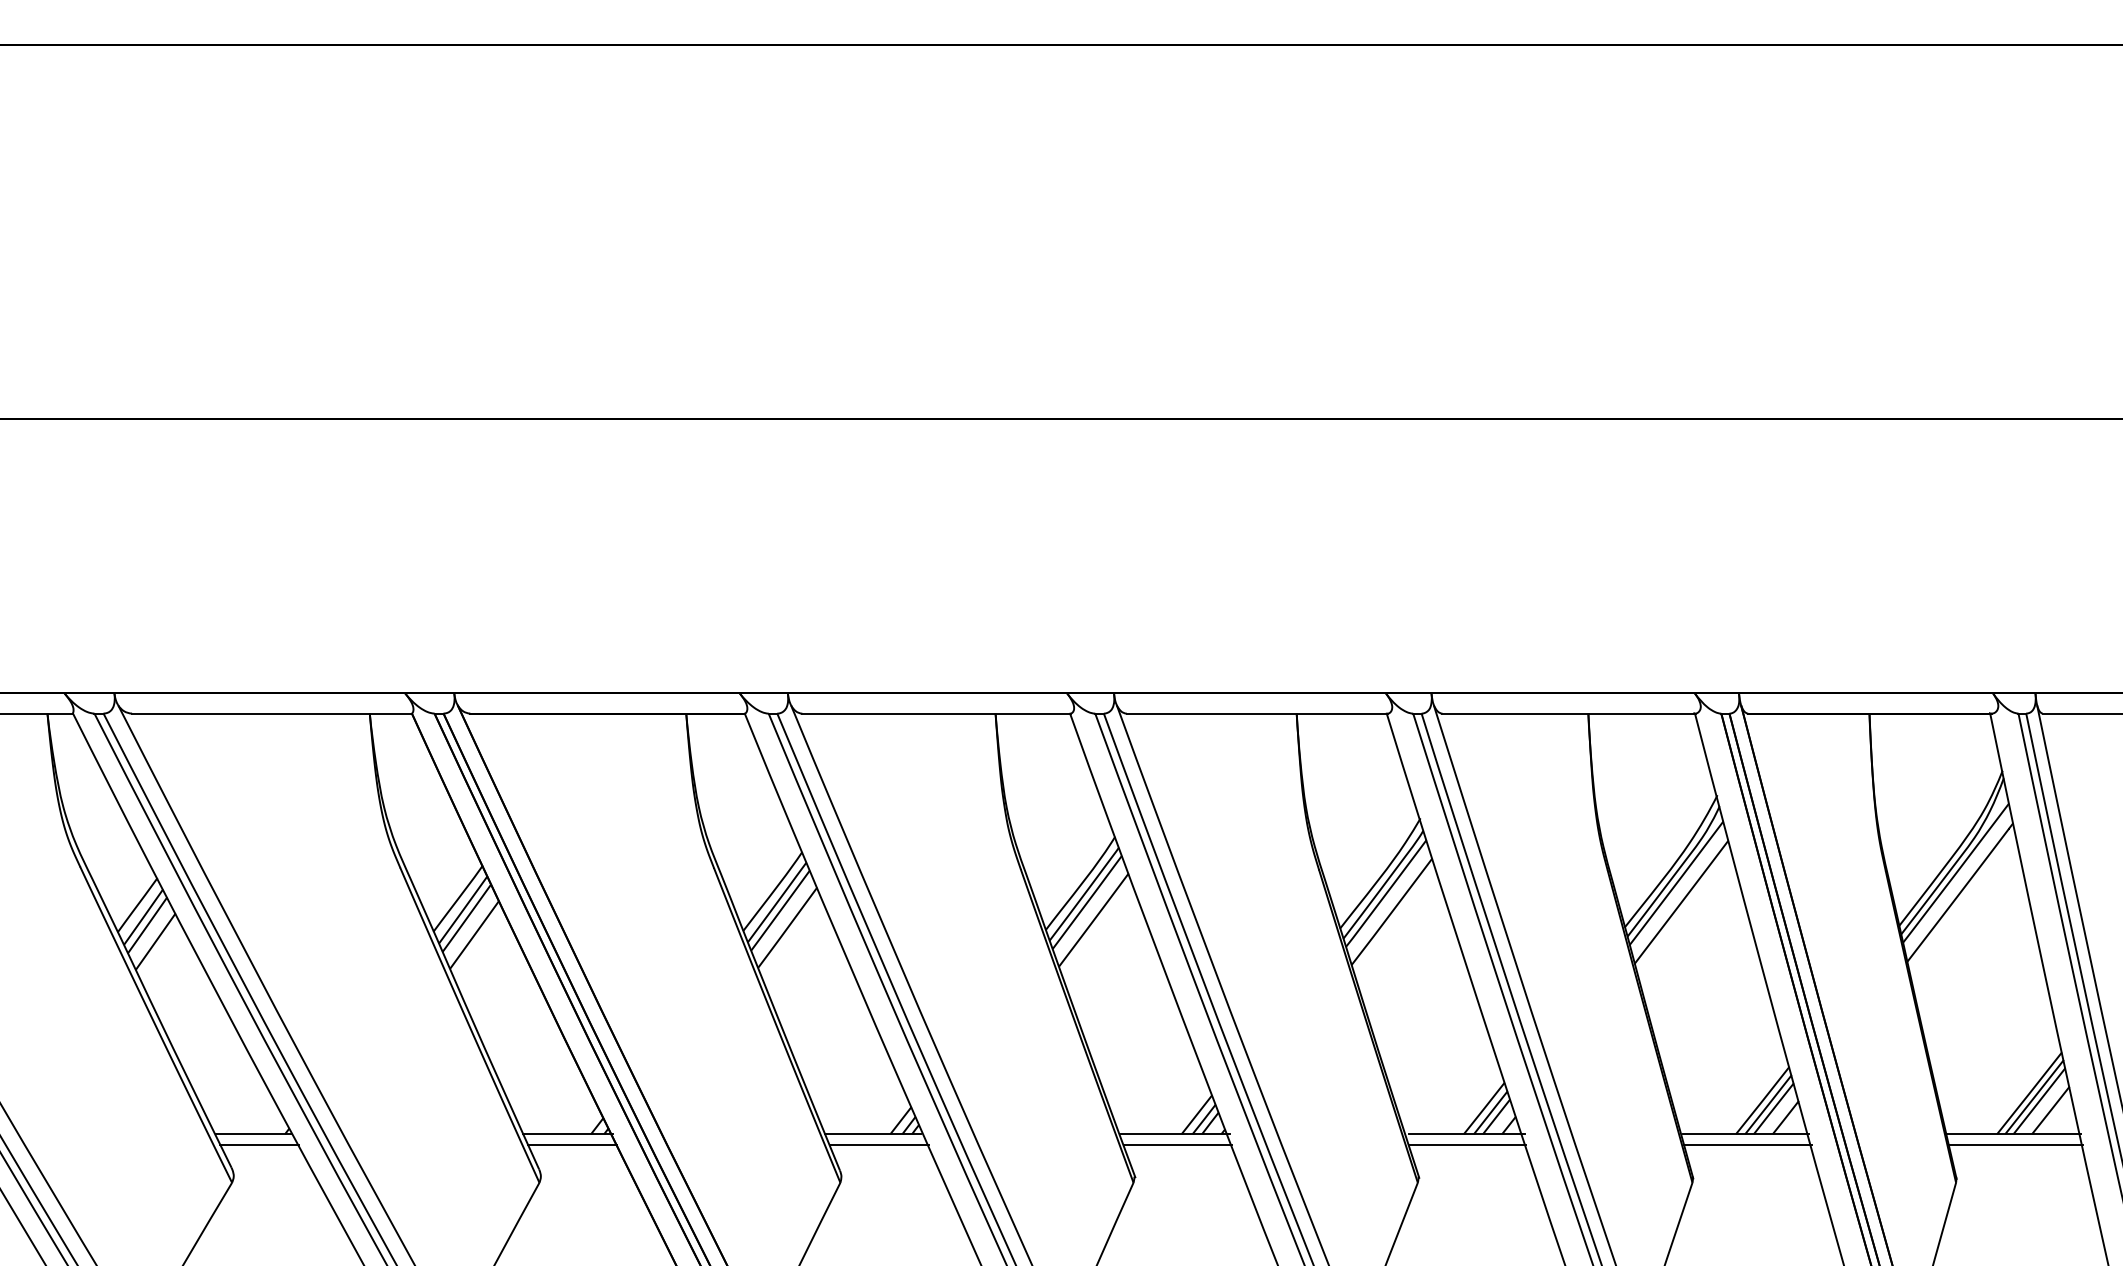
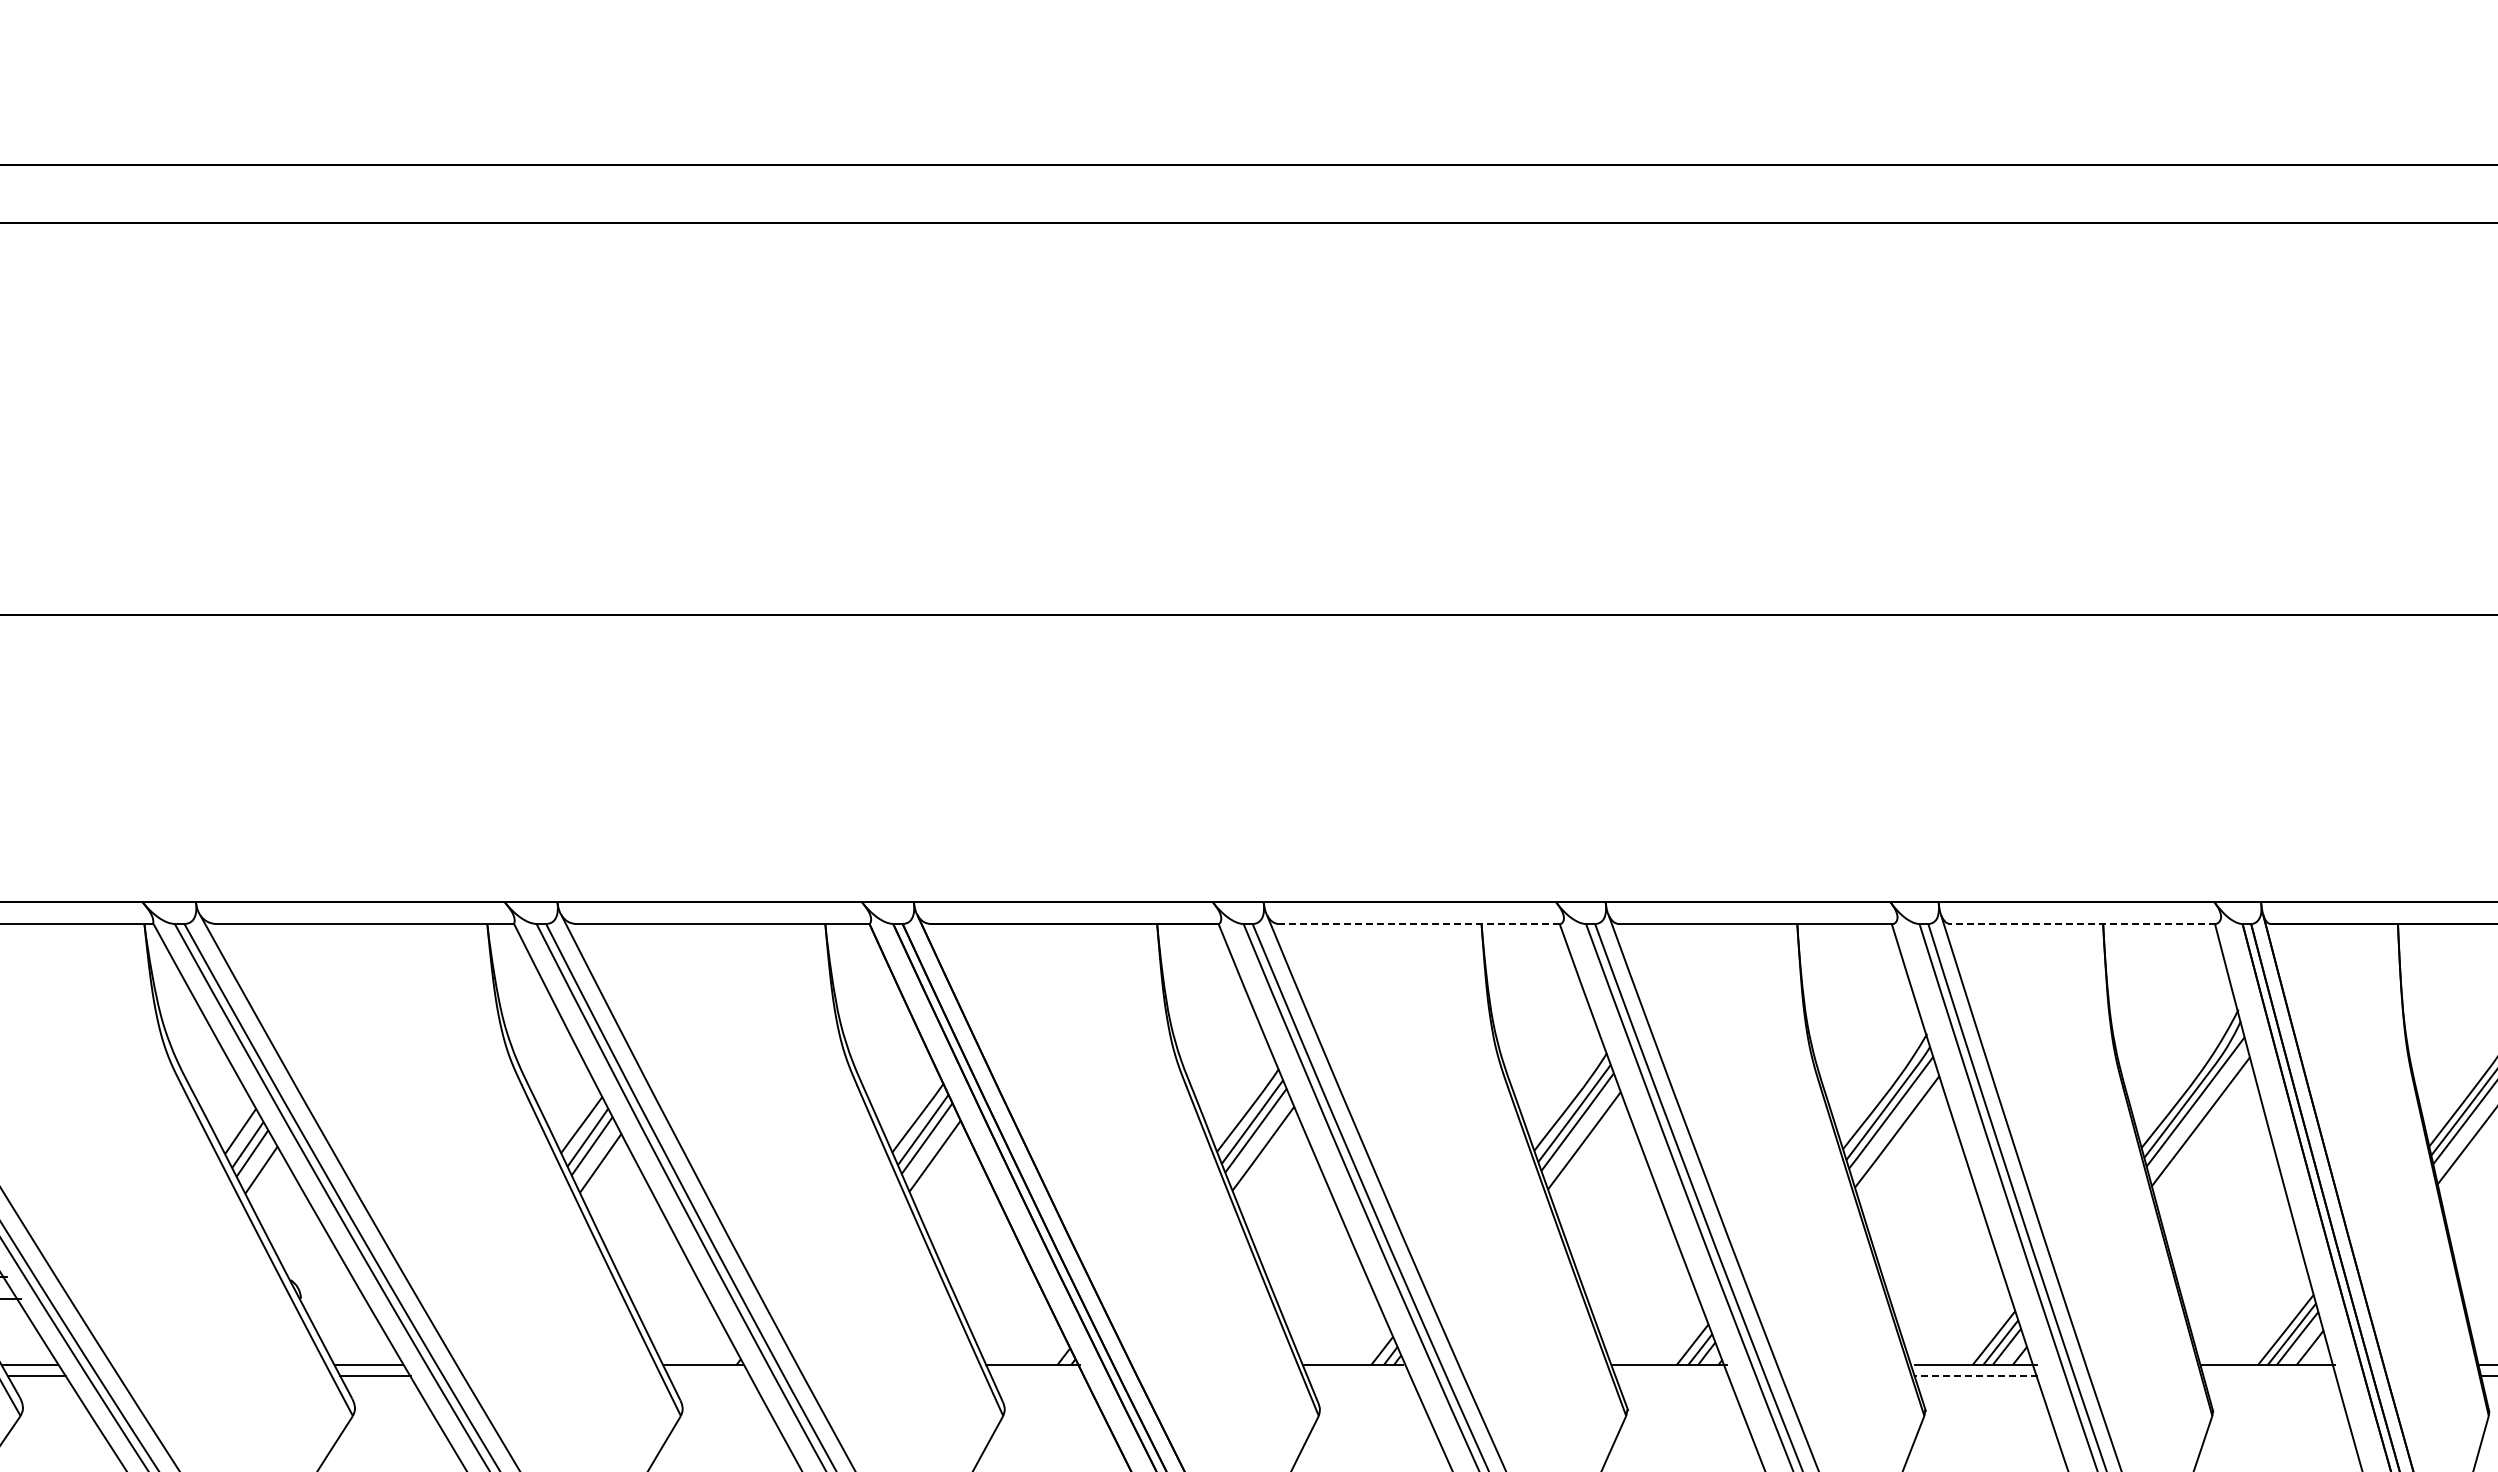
line: (936, 714) -> (1419, 924), solid -> dashed
line: (1568, 714) -> (2082, 924), solid -> dashed
line: (259, 1145) -> (709, 1376), removed
line: (572, 1145) -> (1037, 1376), removed
line: (879, 1145) -> (1359, 1376), removed
line: (1177, 1145) -> (1672, 1376), removed
line: (1467, 1145) -> (1976, 1376), solid -> dashed
line: (1747, 1145) -> (2270, 1376), removed

